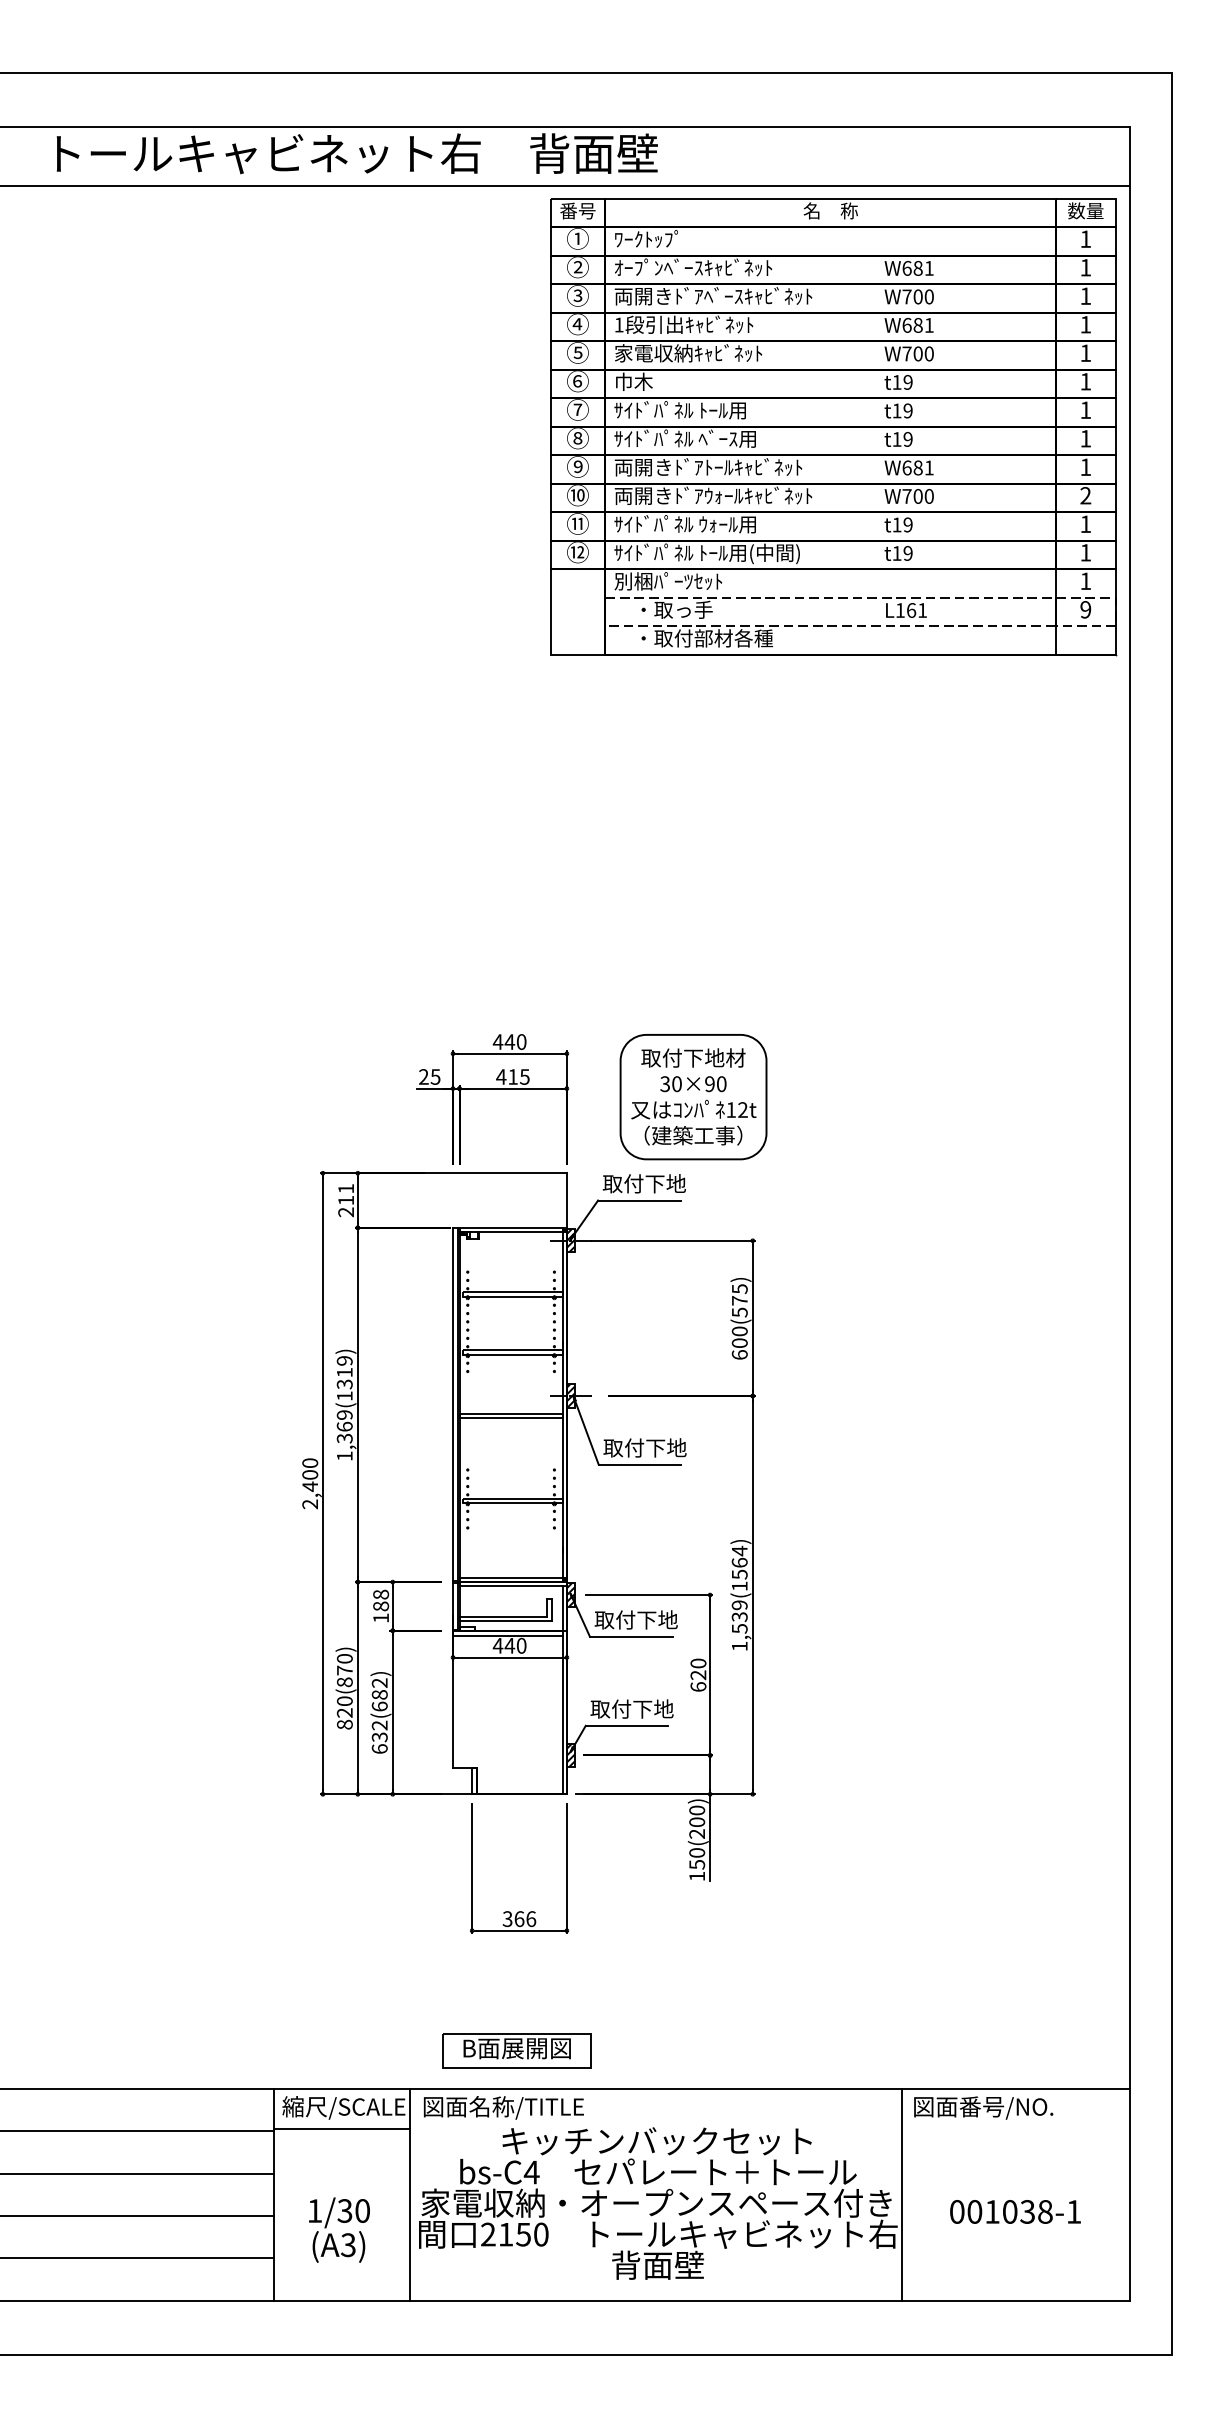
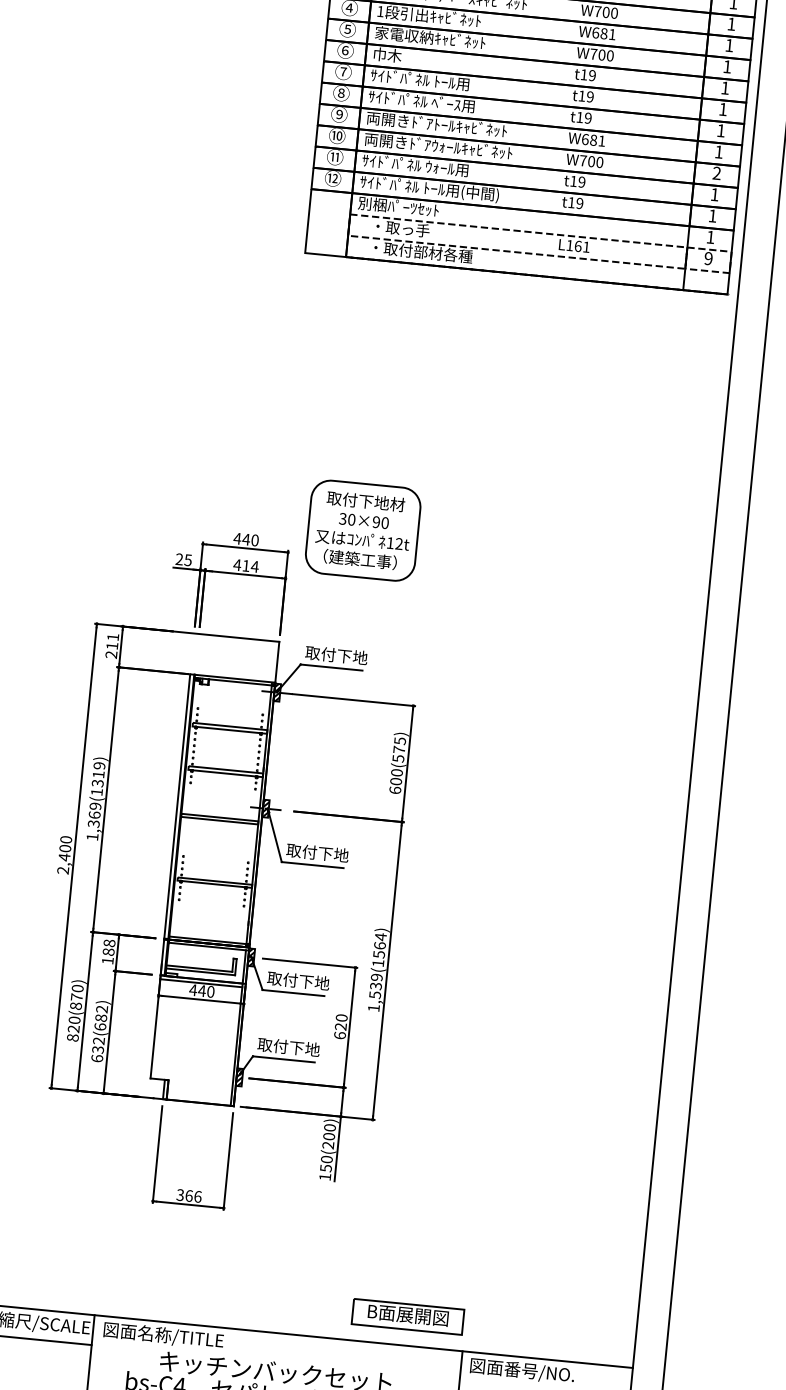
text: (524, 1076) -> (254, 566), 415 -> 414
part: (693, 1097) -> (363, 531), moved
part: (516, 2050) -> (407, 1316), moved

